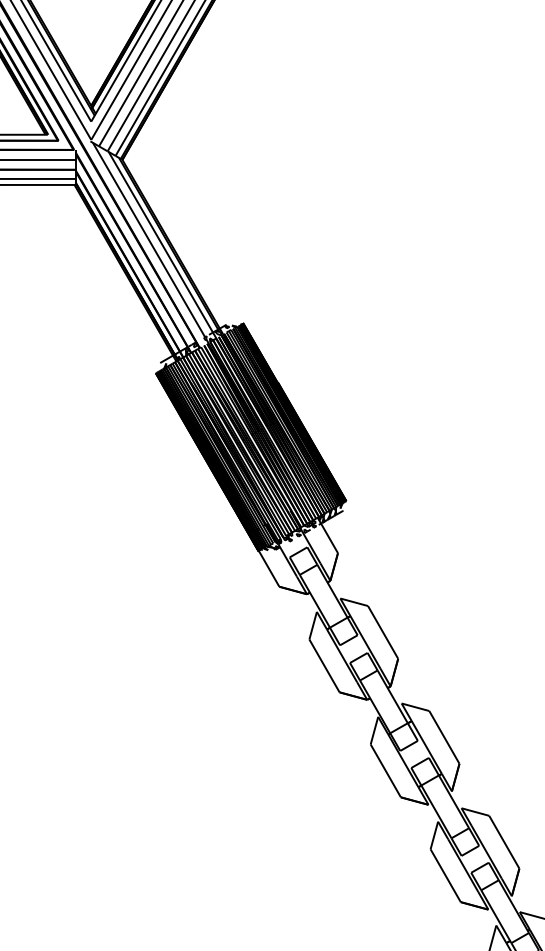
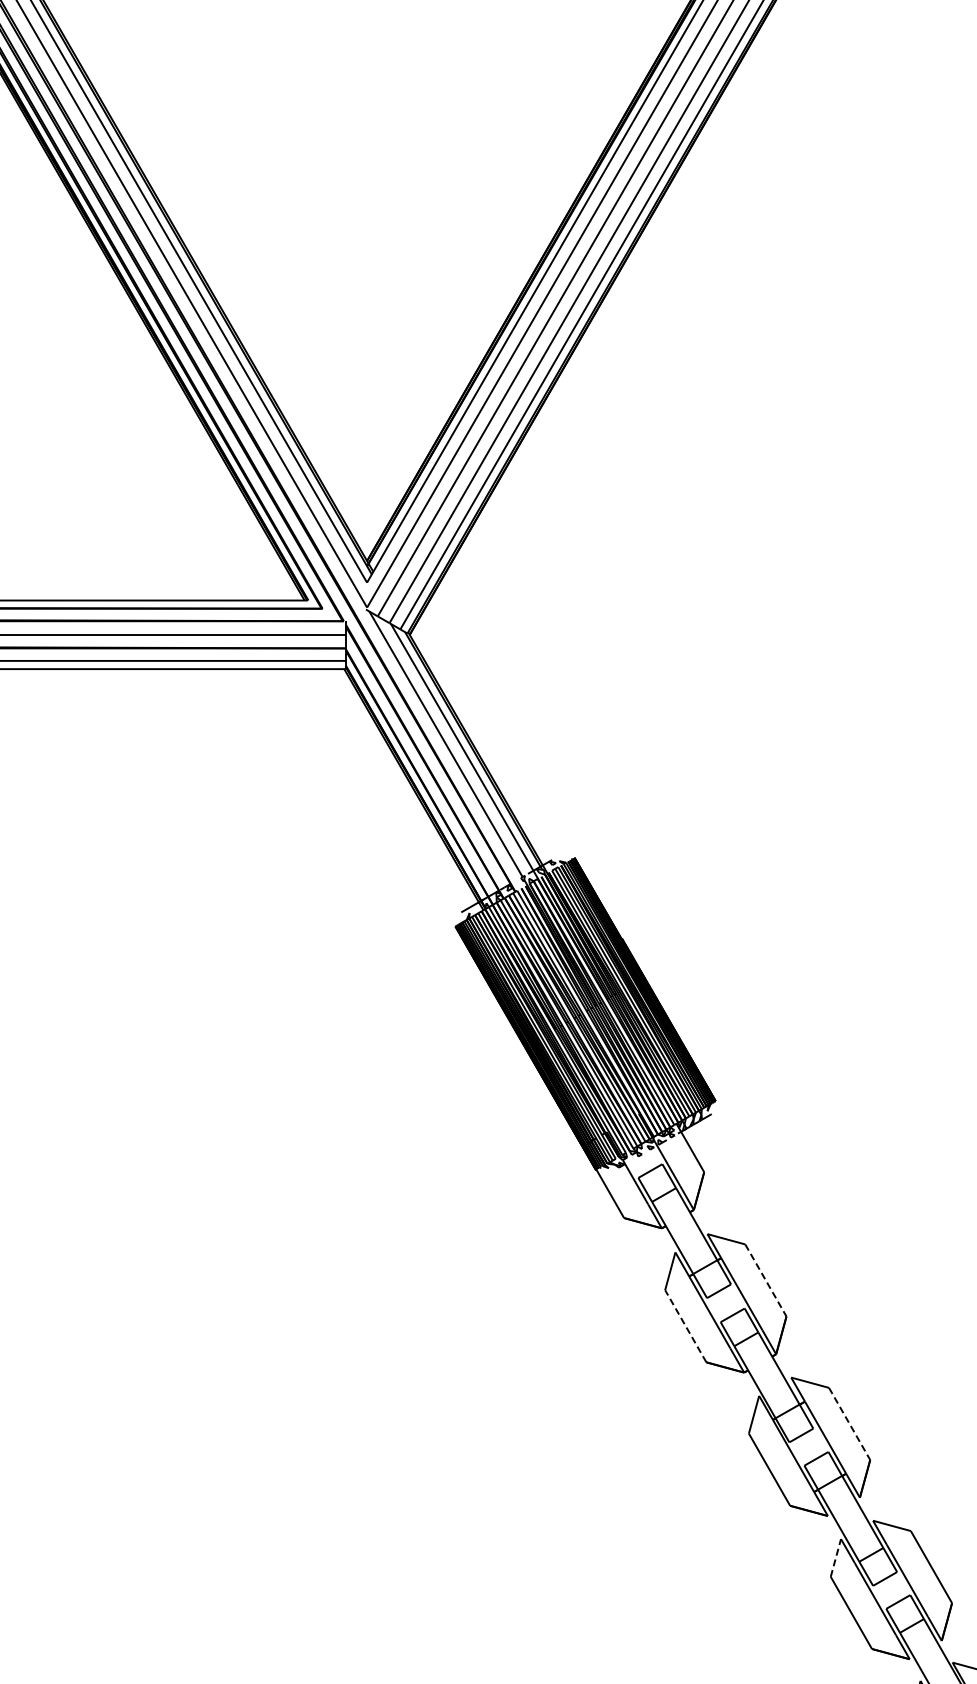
line: (382, 632) -> (765, 1280), solid -> dashed
line: (324, 666) -> (685, 1326), solid -> dashed
line: (444, 737) -> (849, 1423), solid -> dashed
line: (434, 835) -> (835, 1557), solid -> dashed

